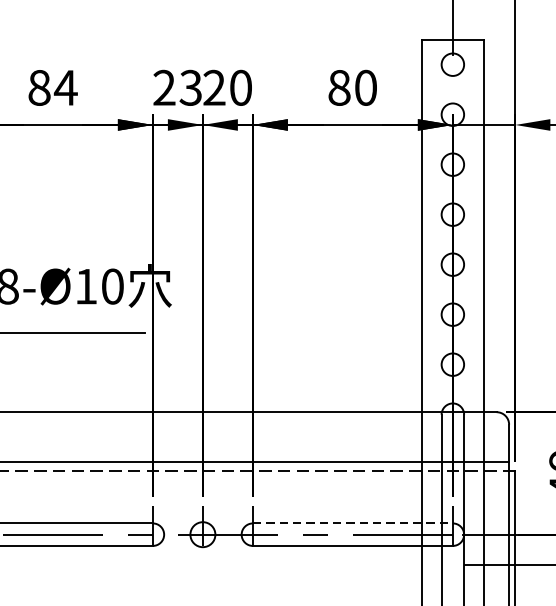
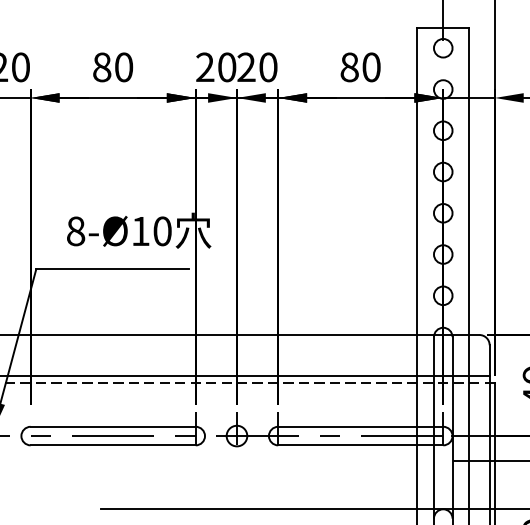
text: (65, 88) -> (123, 67), 84 -> 80
text: (190, 88) -> (226, 67), 23 -> 20
line: (352, 523) -> (360, 426), dashed -> solid

